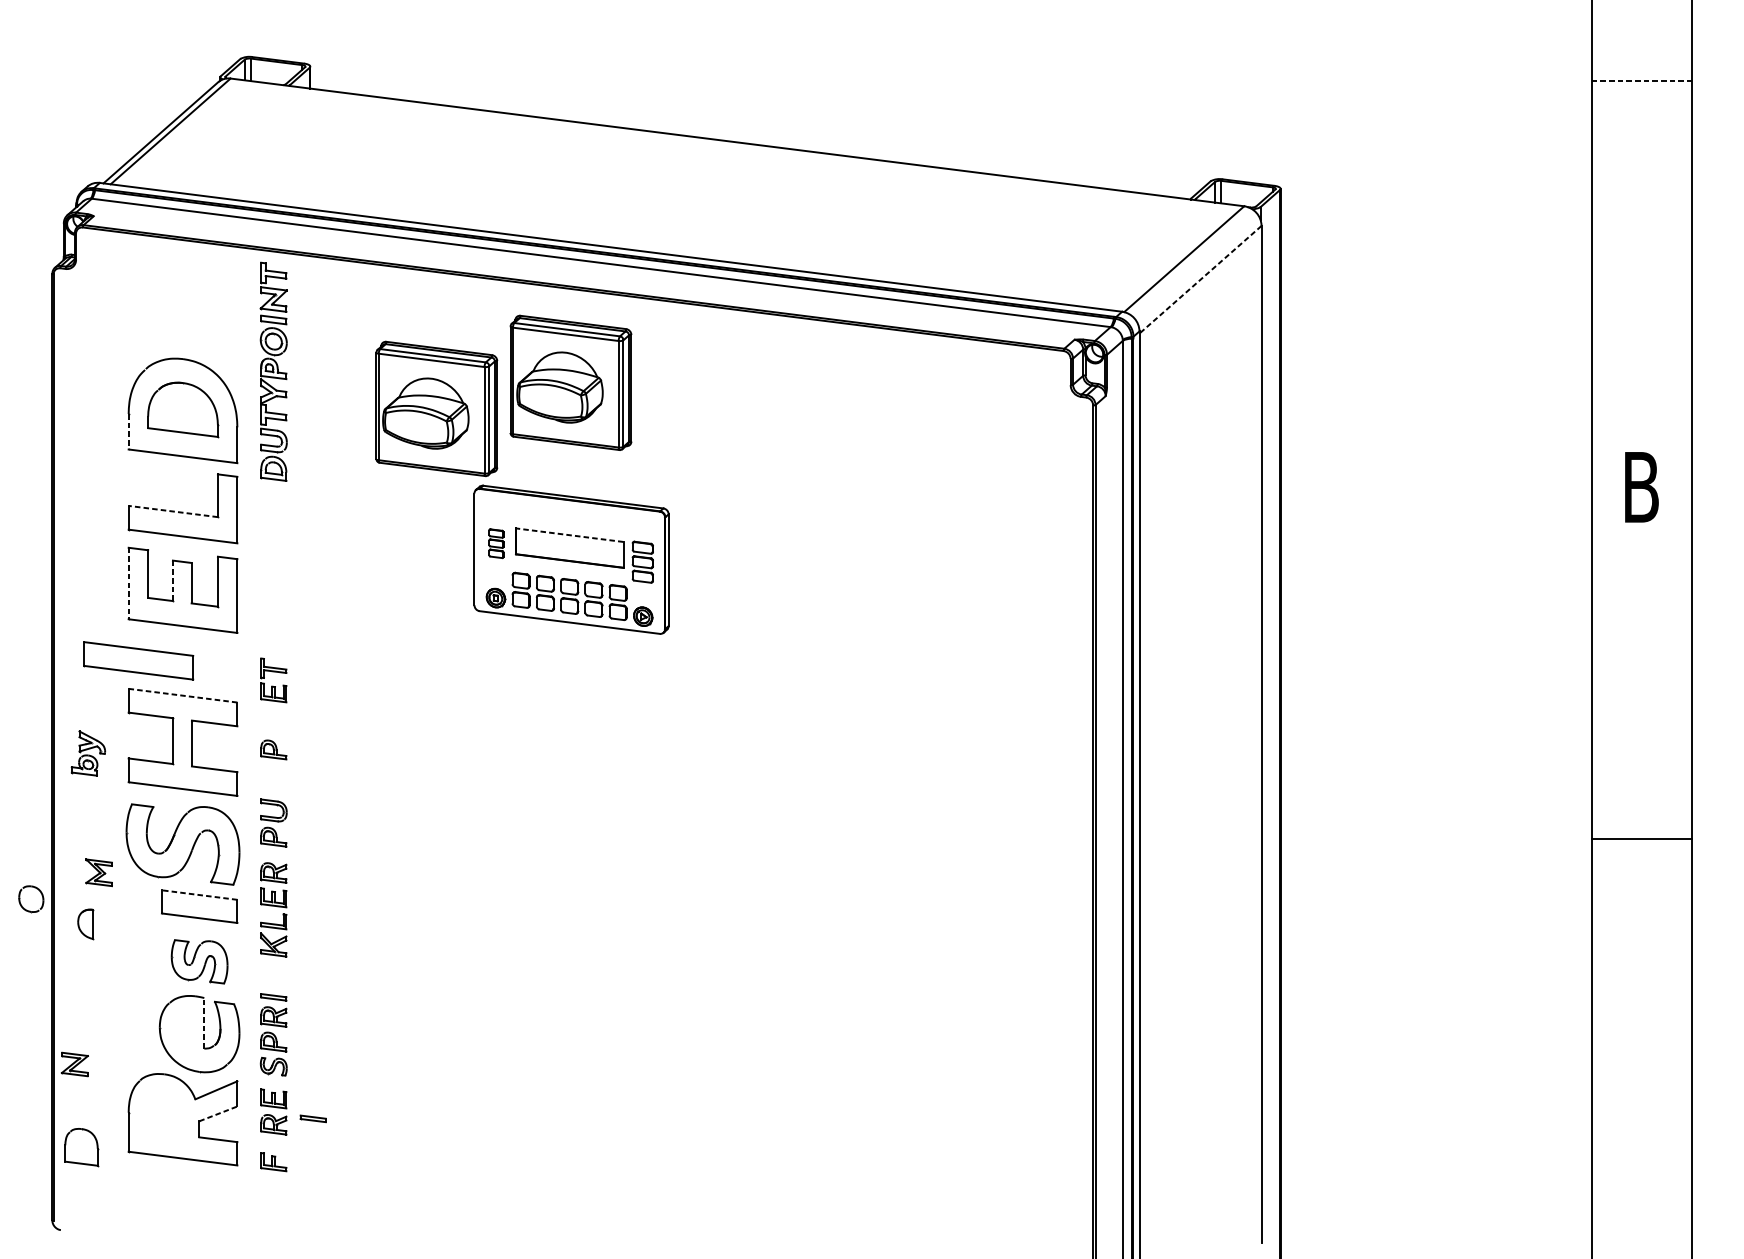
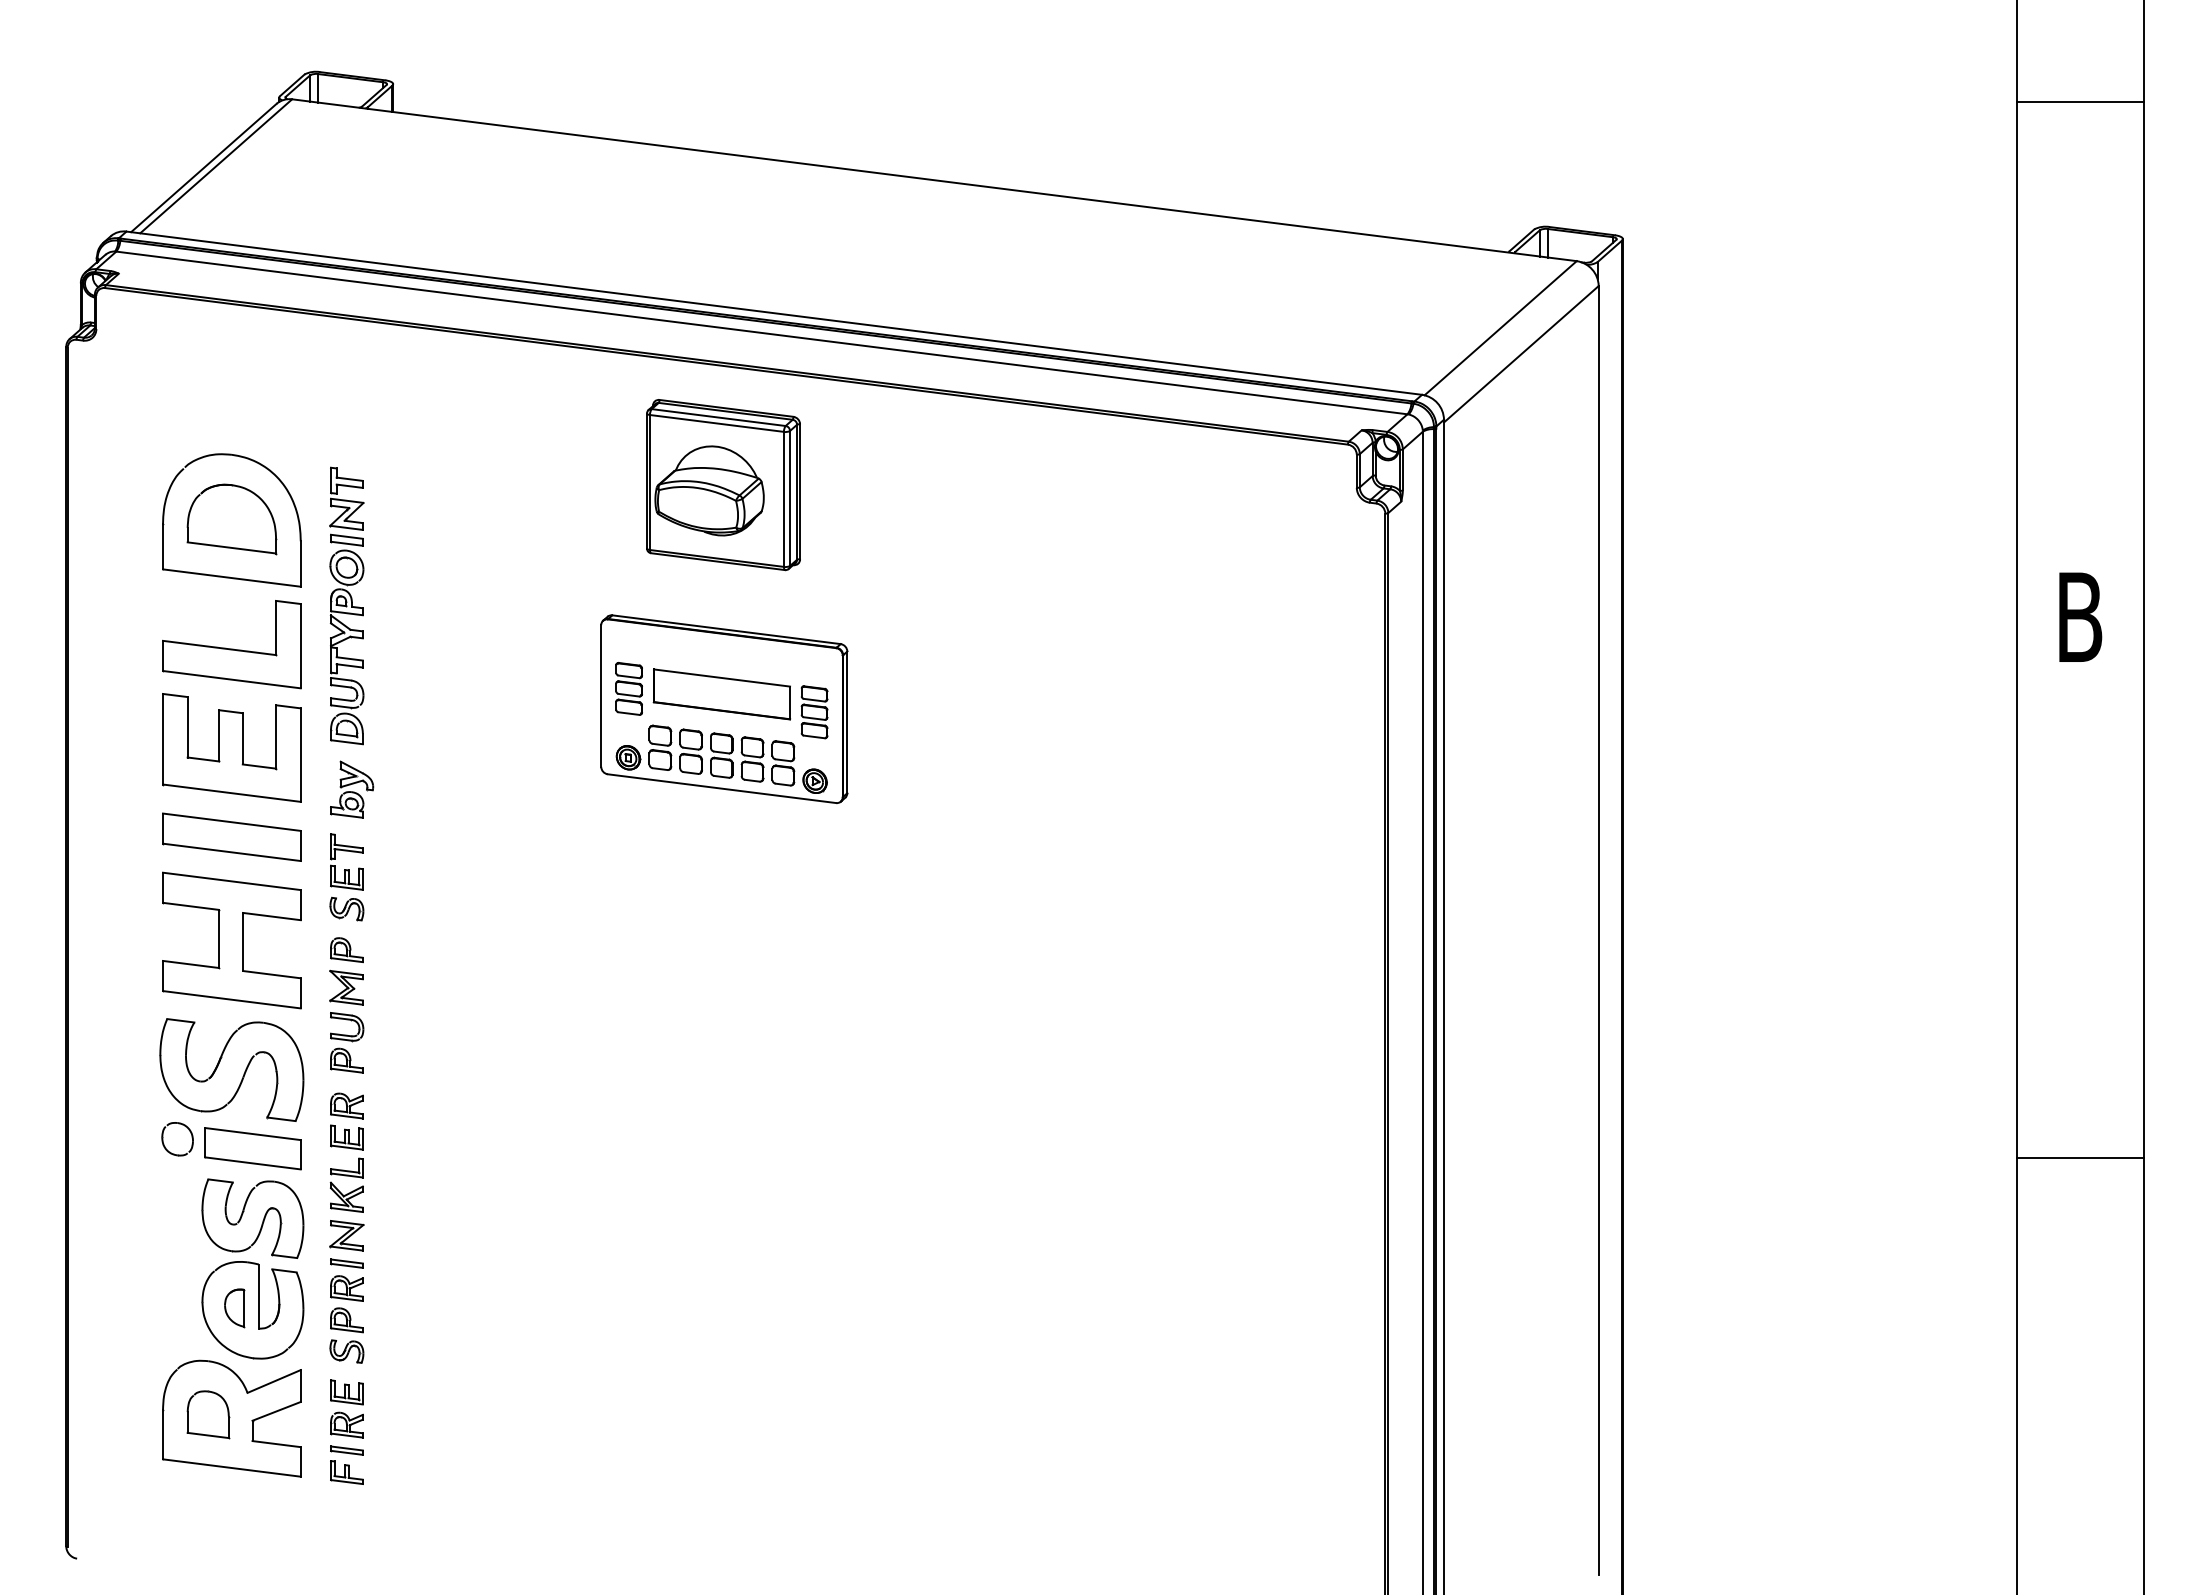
line: (1641, 81) -> (2080, 102), dashed -> solid
line: (1199, 279) -> (1520, 354), dashed -> solid
part: (273, 371) -> (346, 605), moved
part: (436, 409) -> (553, 518), removed
line: (129, 432) -> (163, 547), dashed -> solid
line: (173, 511) -> (219, 647), dashed -> solid
line: (570, 535) -> (722, 678), dashed -> solid
part: (495, 543) -> (628, 688), size x1.43
line: (173, 580) -> (219, 735), dashed -> solid
line: (129, 583) -> (163, 739), dashed -> solid
part: (138, 660) -> (231, 836), moved
line: (182, 695) -> (231, 881), dashed -> solid
part: (273, 717) -> (346, 908), added
part: (88, 753) -> (352, 789), moved
line: (1640, 839) -> (2079, 1158), moved
part: (99, 872) -> (346, 987), moved
line: (199, 894) -> (252, 1133), dashed -> solid
part: (21, 904) -> (165, 1146), moved
part: (85, 924) -> (234, 1308), moved
part: (199, 961) -> (252, 1218), size x1.43
line: (204, 1023) -> (258, 1296), dashed -> solid
part: (74, 1064) -> (346, 1235), moved
line: (218, 1114) -> (276, 1411), dashed -> solid
part: (312, 1118) -> (346, 1450), moved
part: (81, 1147) -> (208, 1414), moved

